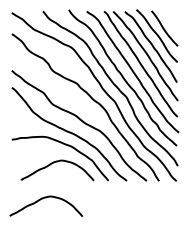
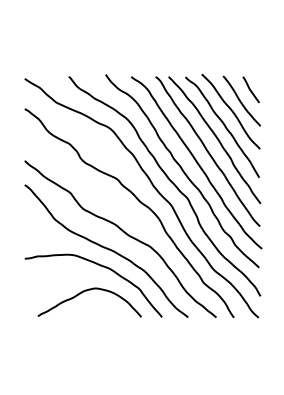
line: (170, 20) -> (250, 89), added
curve: (42, 199) -> (68, 343), removed

